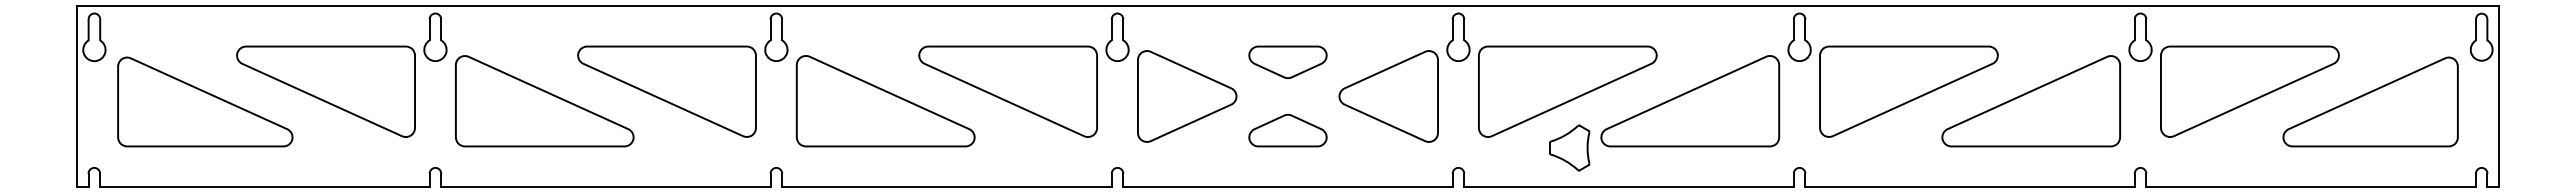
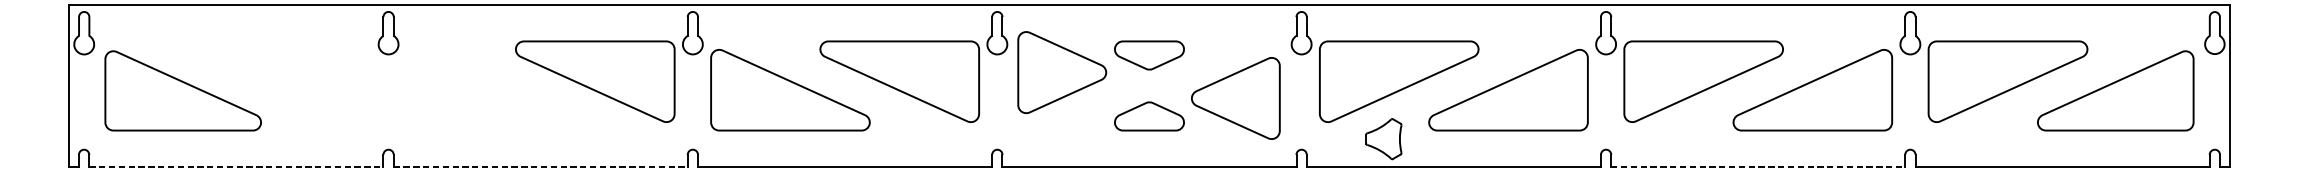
part: (325, 91) -> (290, 81), removed
part: (1187, 96) -> (1062, 72), moved
part: (1388, 96) -> (1235, 98), moved
part: (544, 101) -> (485, 90), removed
part: (1569, 147) -> (1383, 138), moved
line: (264, 187) -> (236, 167), solid -> dashed
line: (605, 187) -> (540, 167), solid -> dashed
line: (1970, 187) -> (1758, 167), solid -> dashed

